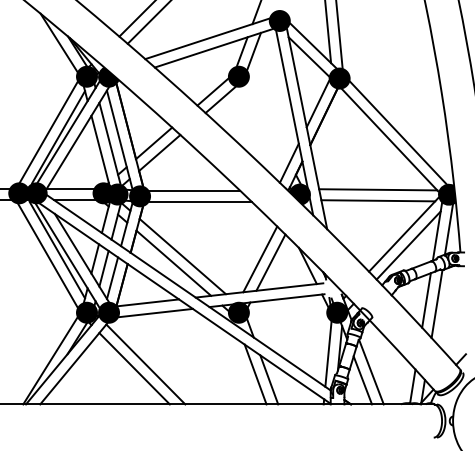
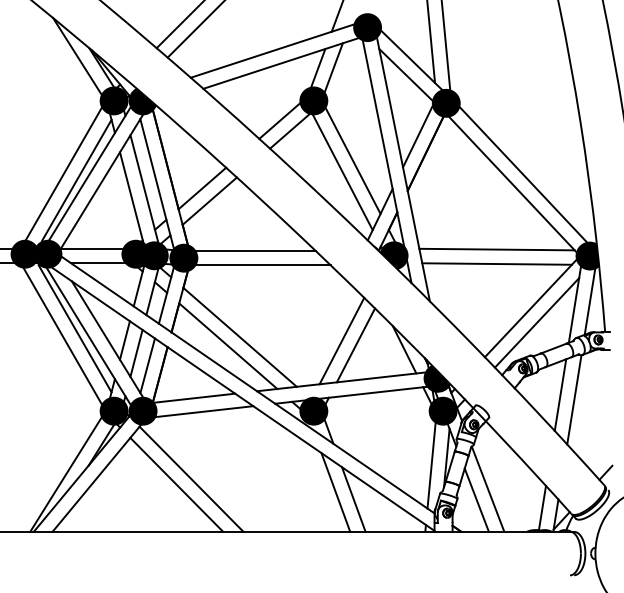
line: (269, 122) -> (353, 160), added
line: (260, 131) -> (342, 172), added
fill: (332, 287) -> (436, 378), added

